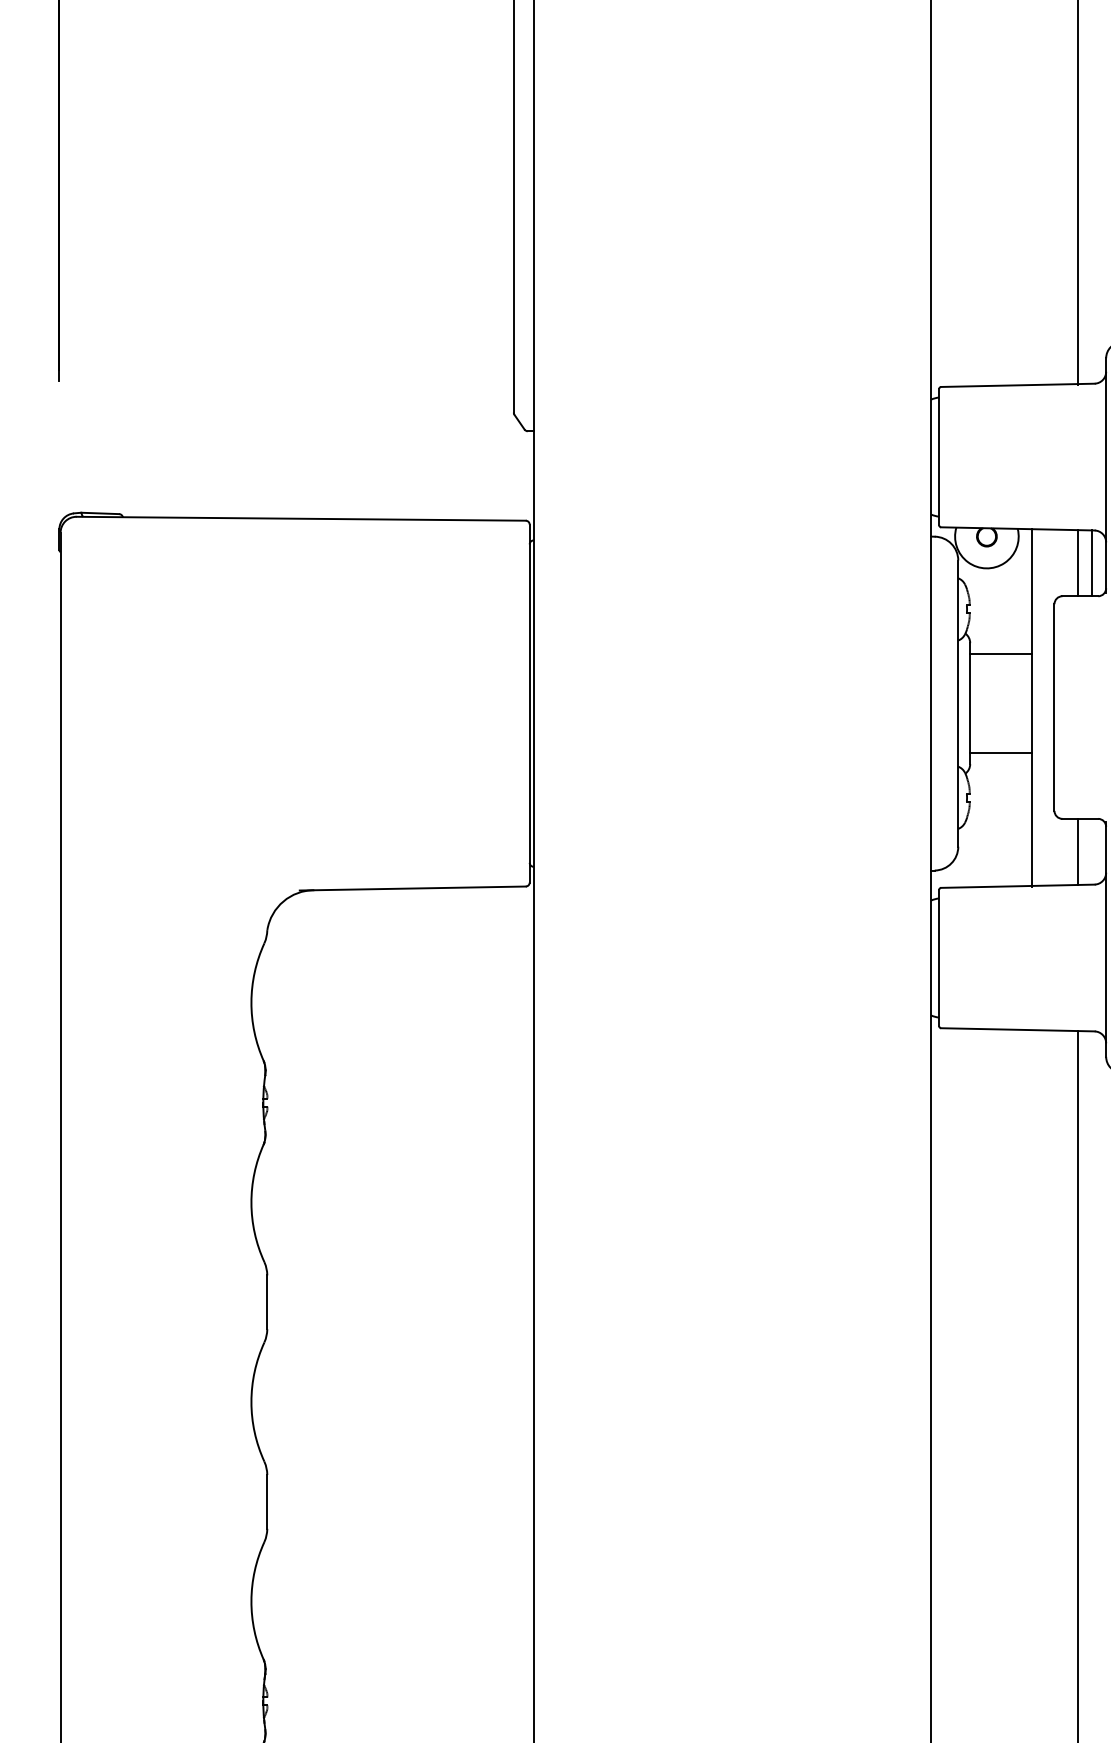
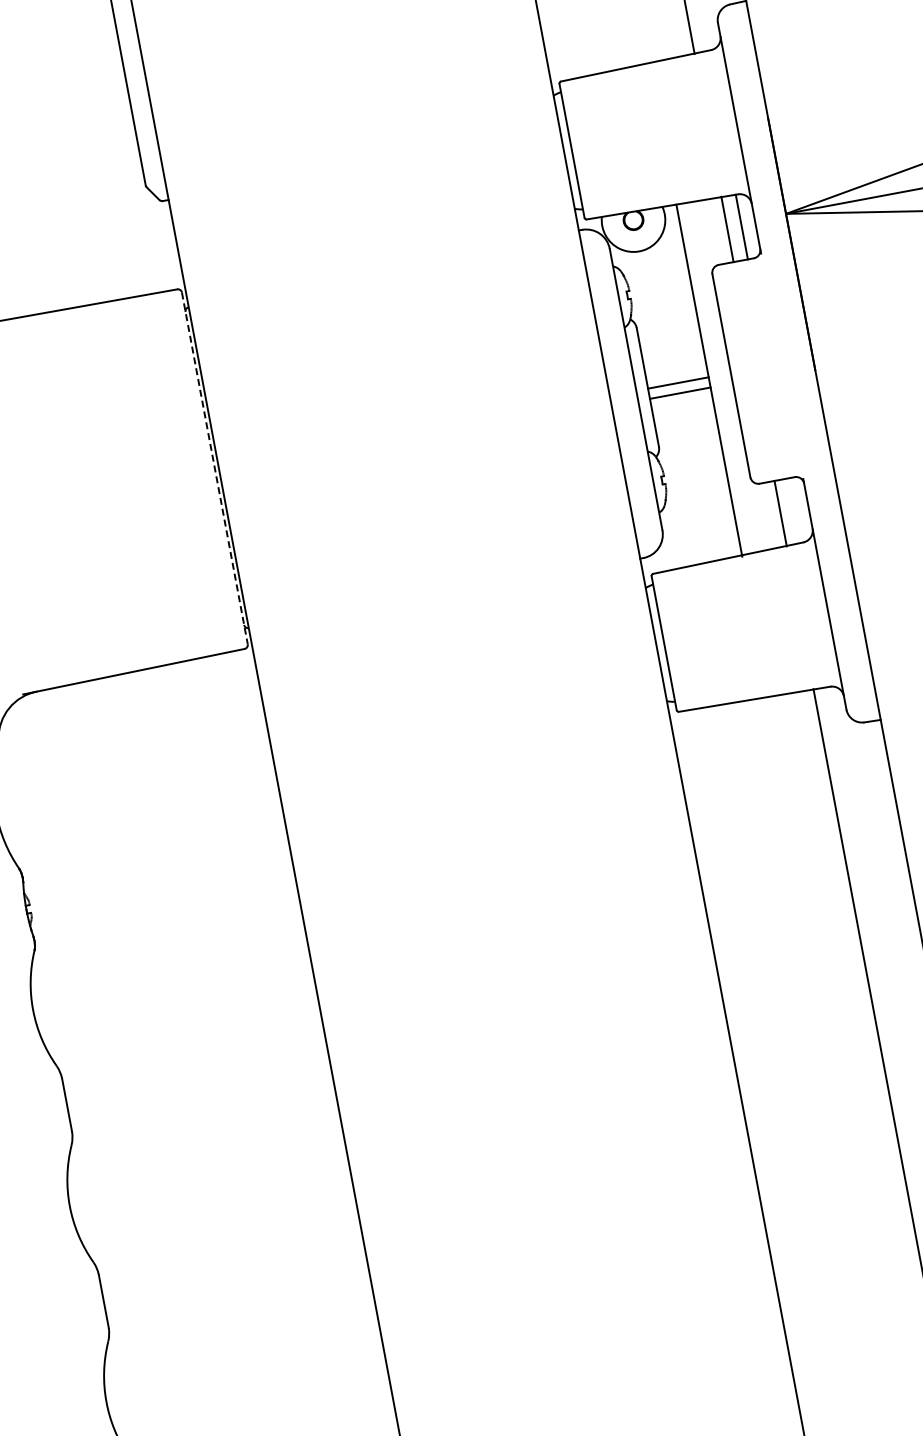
line: (1000, 654) -> (679, 393), moved
line: (529, 703) -> (214, 468), solid -> dashed
line: (1000, 752) -> (677, 382), moved

